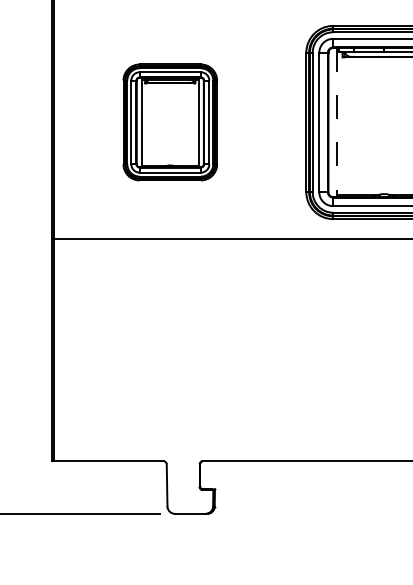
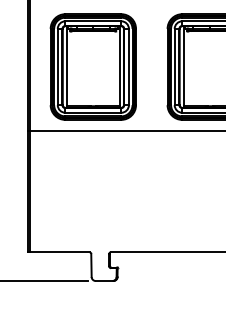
part: (169, 121) -> (92, 66), size x1.67
line: (337, 123) -> (184, 67), dashed -> solid

